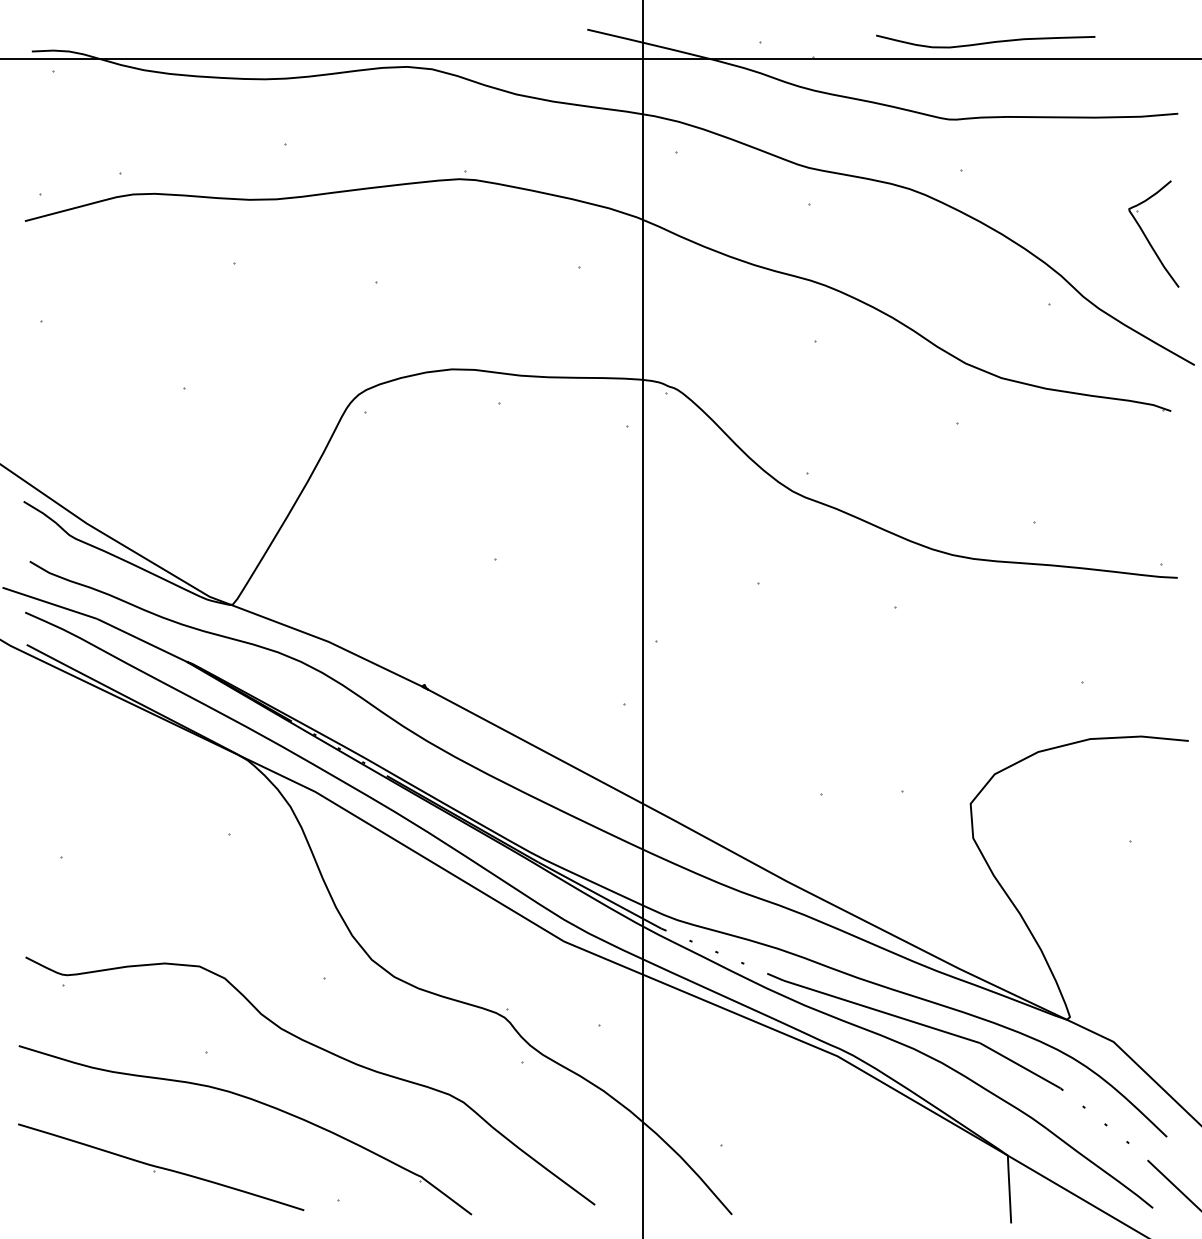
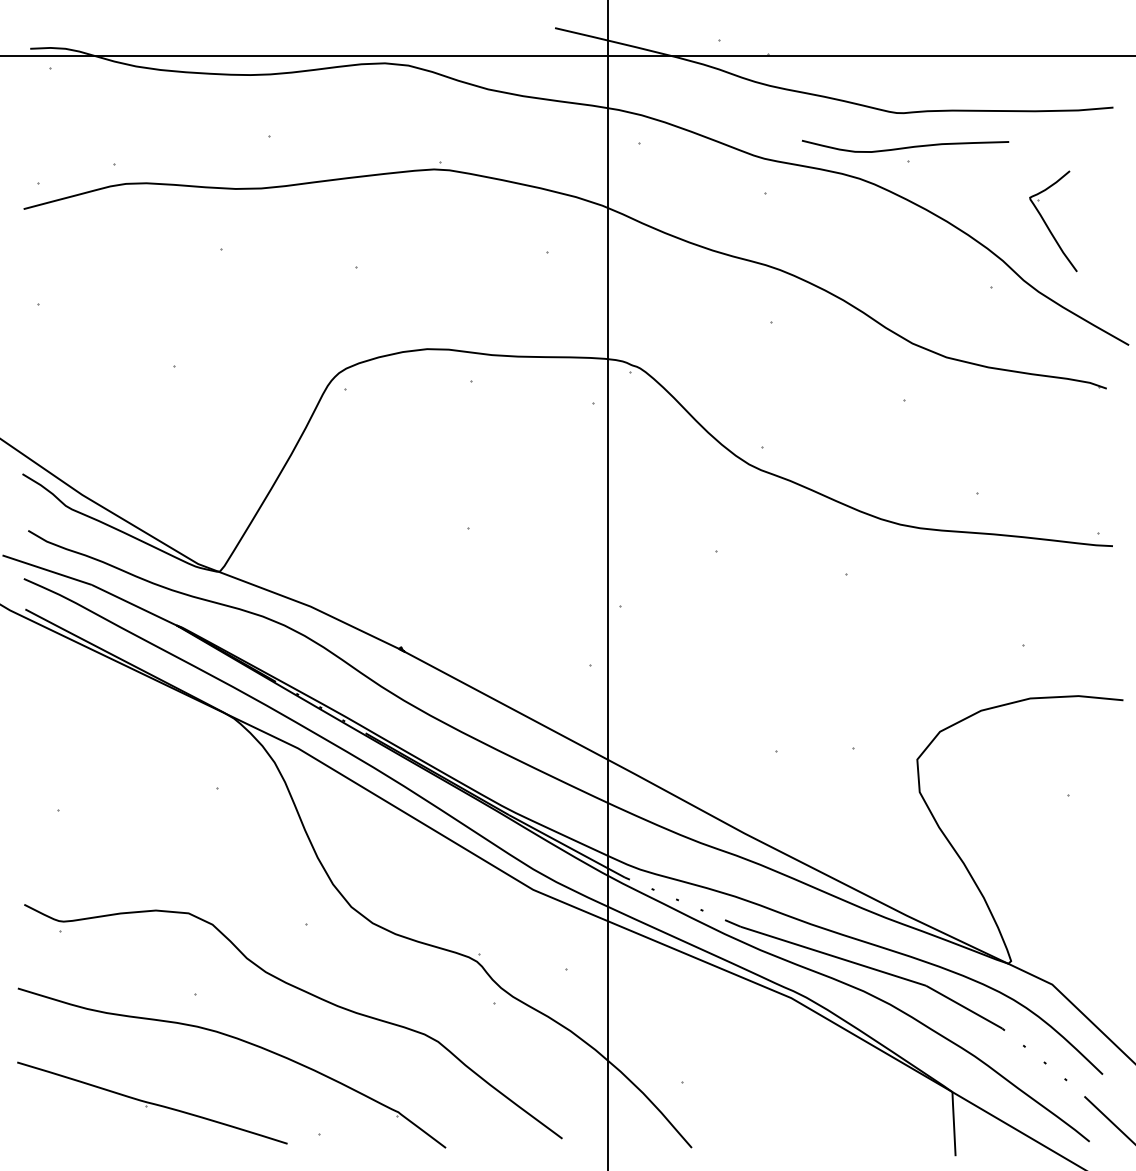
curve: (985, 42) -> (905, 147), moved
part: (1147, 237) -> (1047, 224), moved

